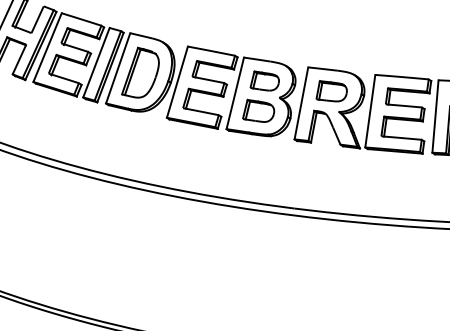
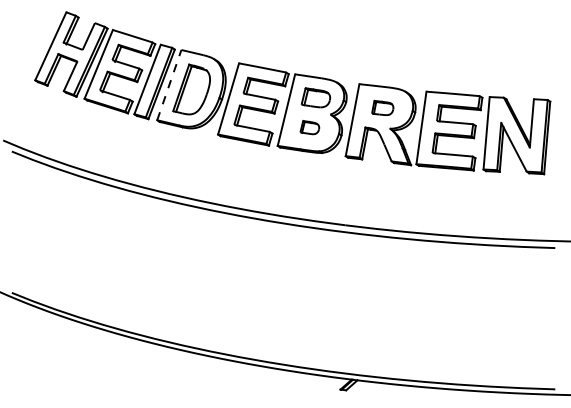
line: (118, 67) -> (169, 84), solid -> dashed
part: (331, 90) -> (382, 107), size x0.7
part: (258, 110) -> (309, 127), size x0.6

